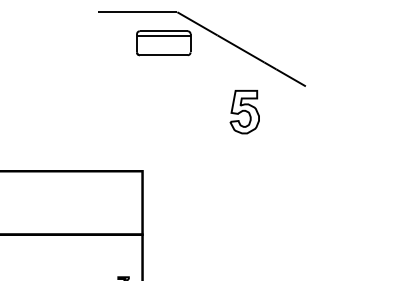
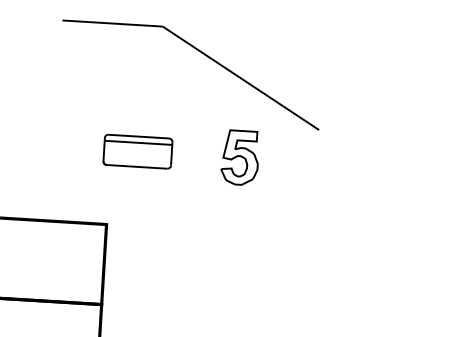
part: (163, 43) -> (137, 152), moved

